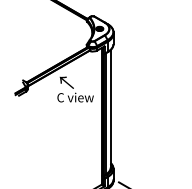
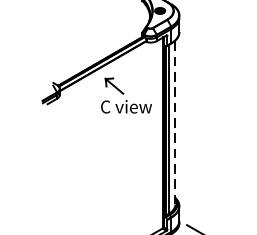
line: (110, 108) -> (175, 122), solid -> dashed

